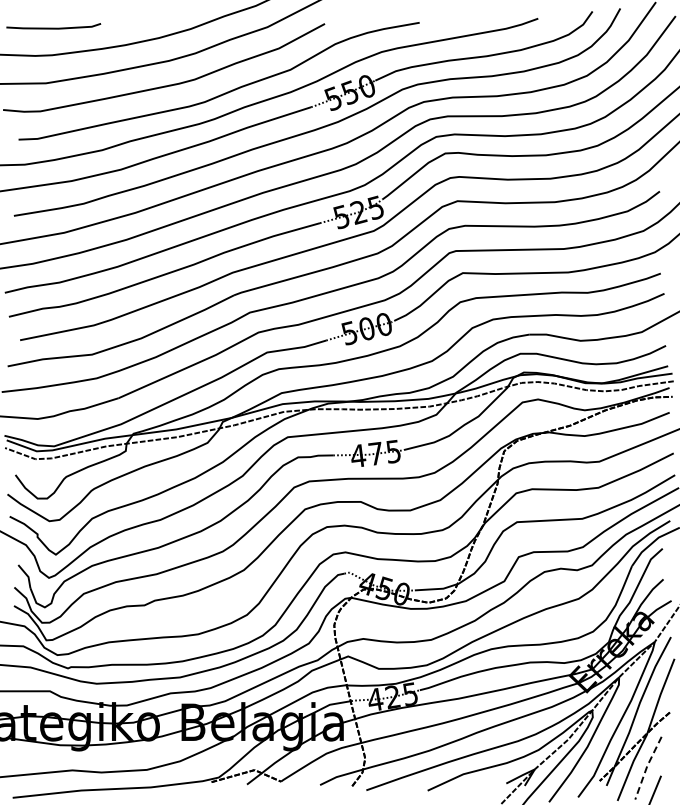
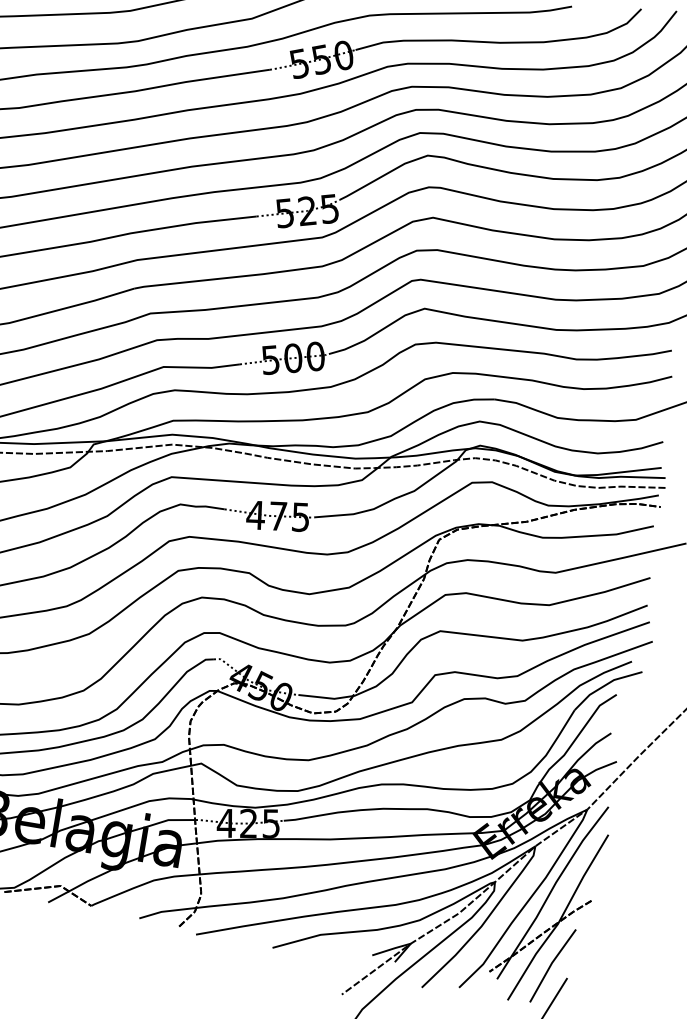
line: (647, 766) -> (552, 963), dashed -> solid

